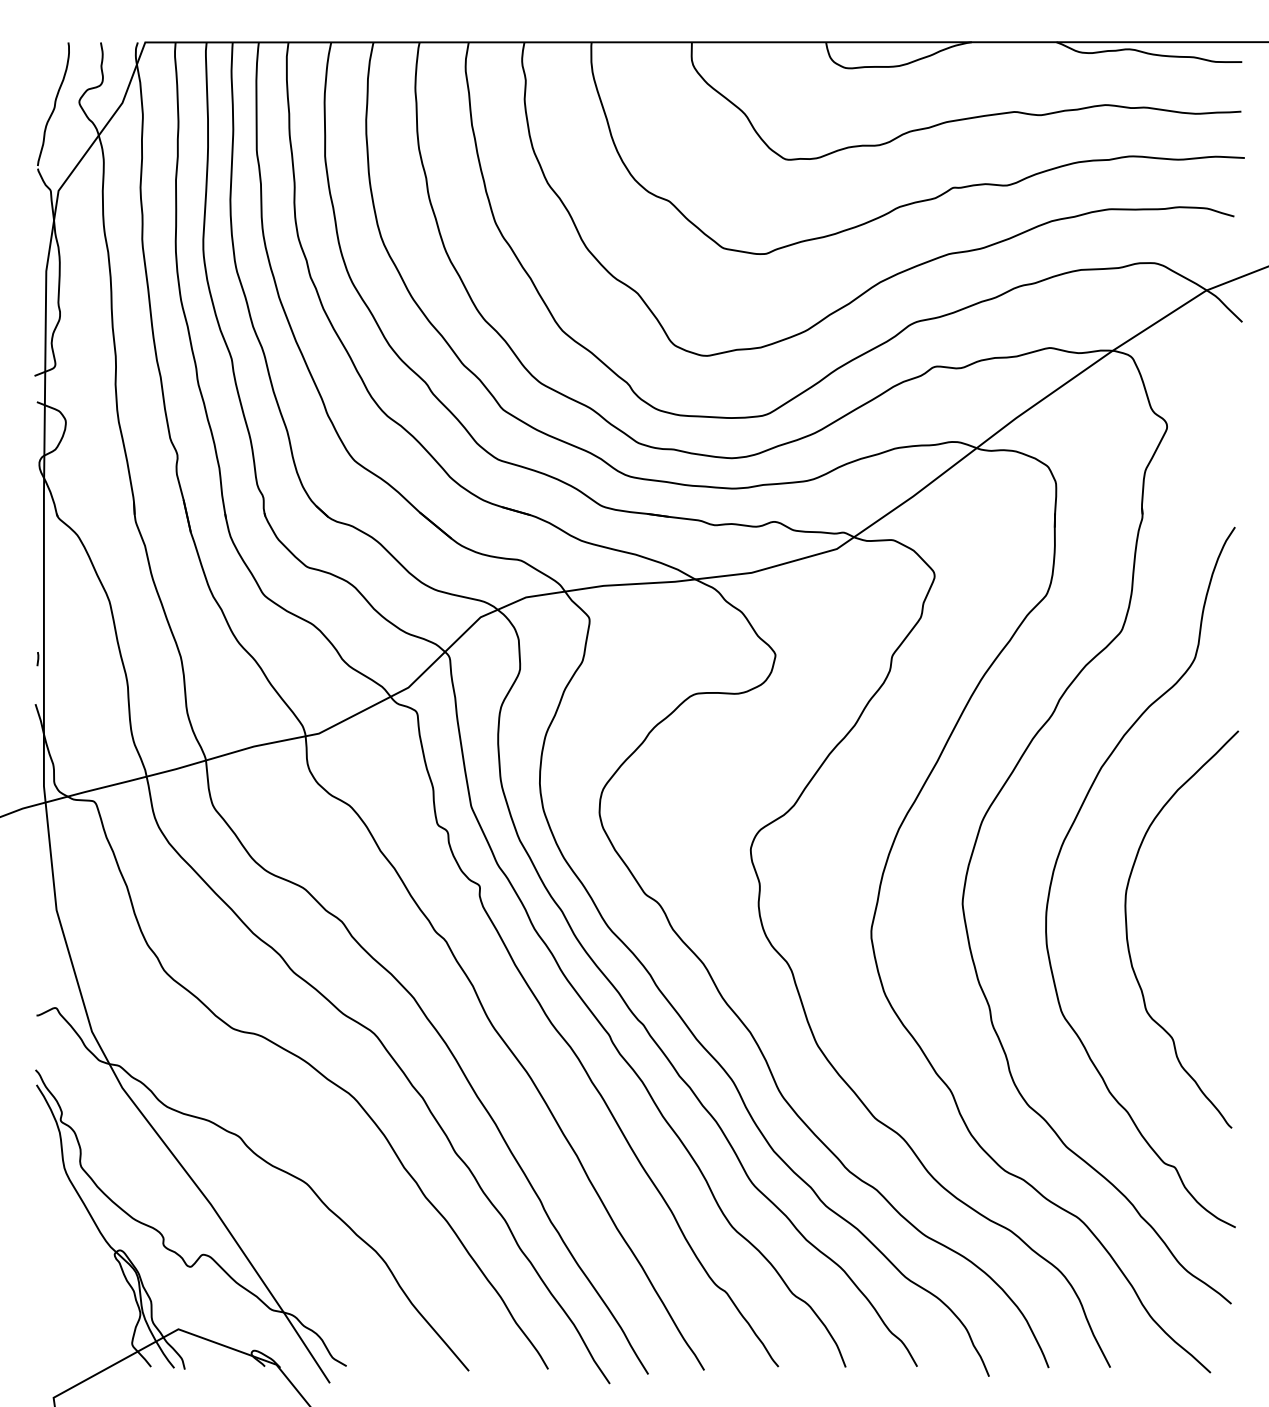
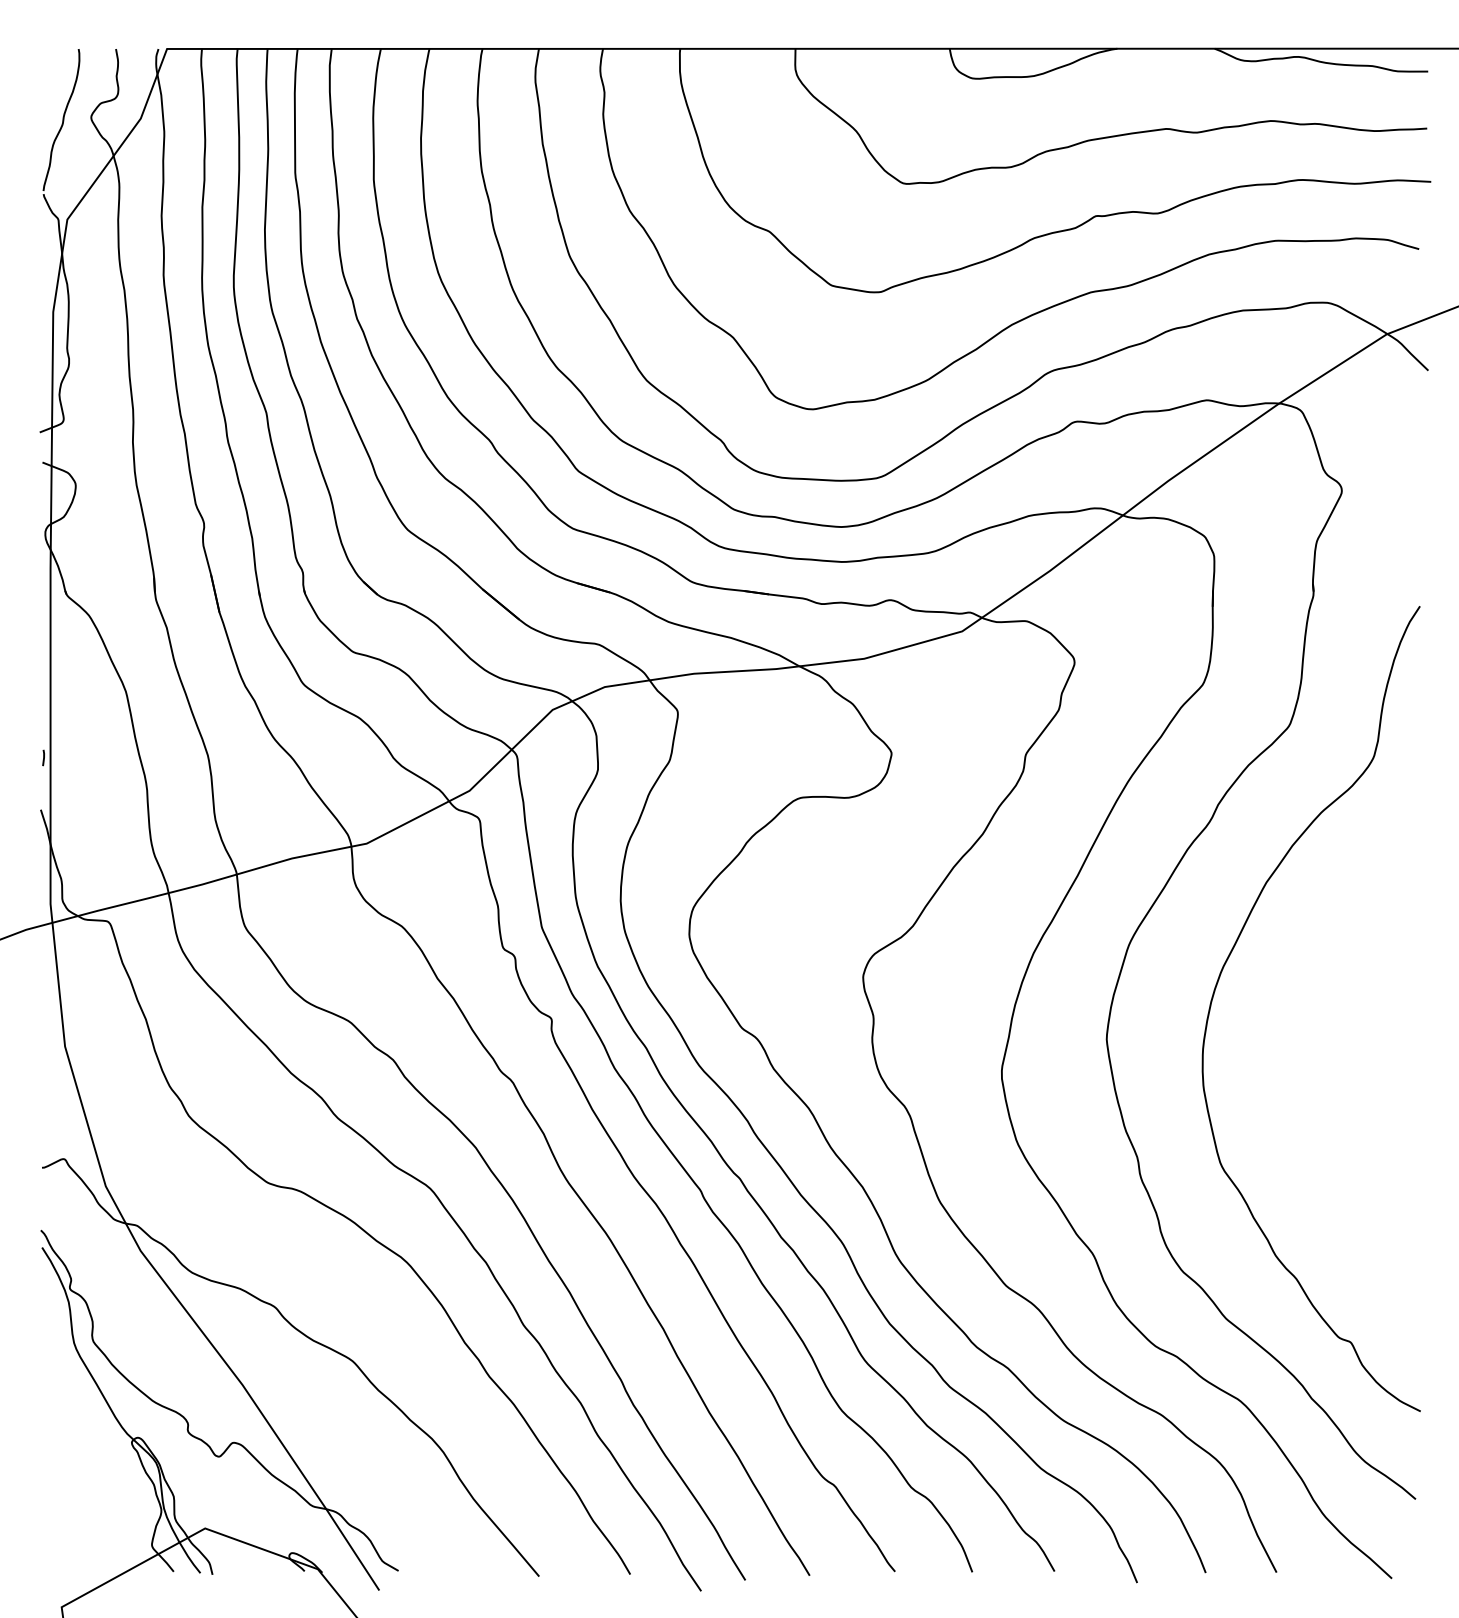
curve: (1127, 929) -> (1296, 1068), removed

